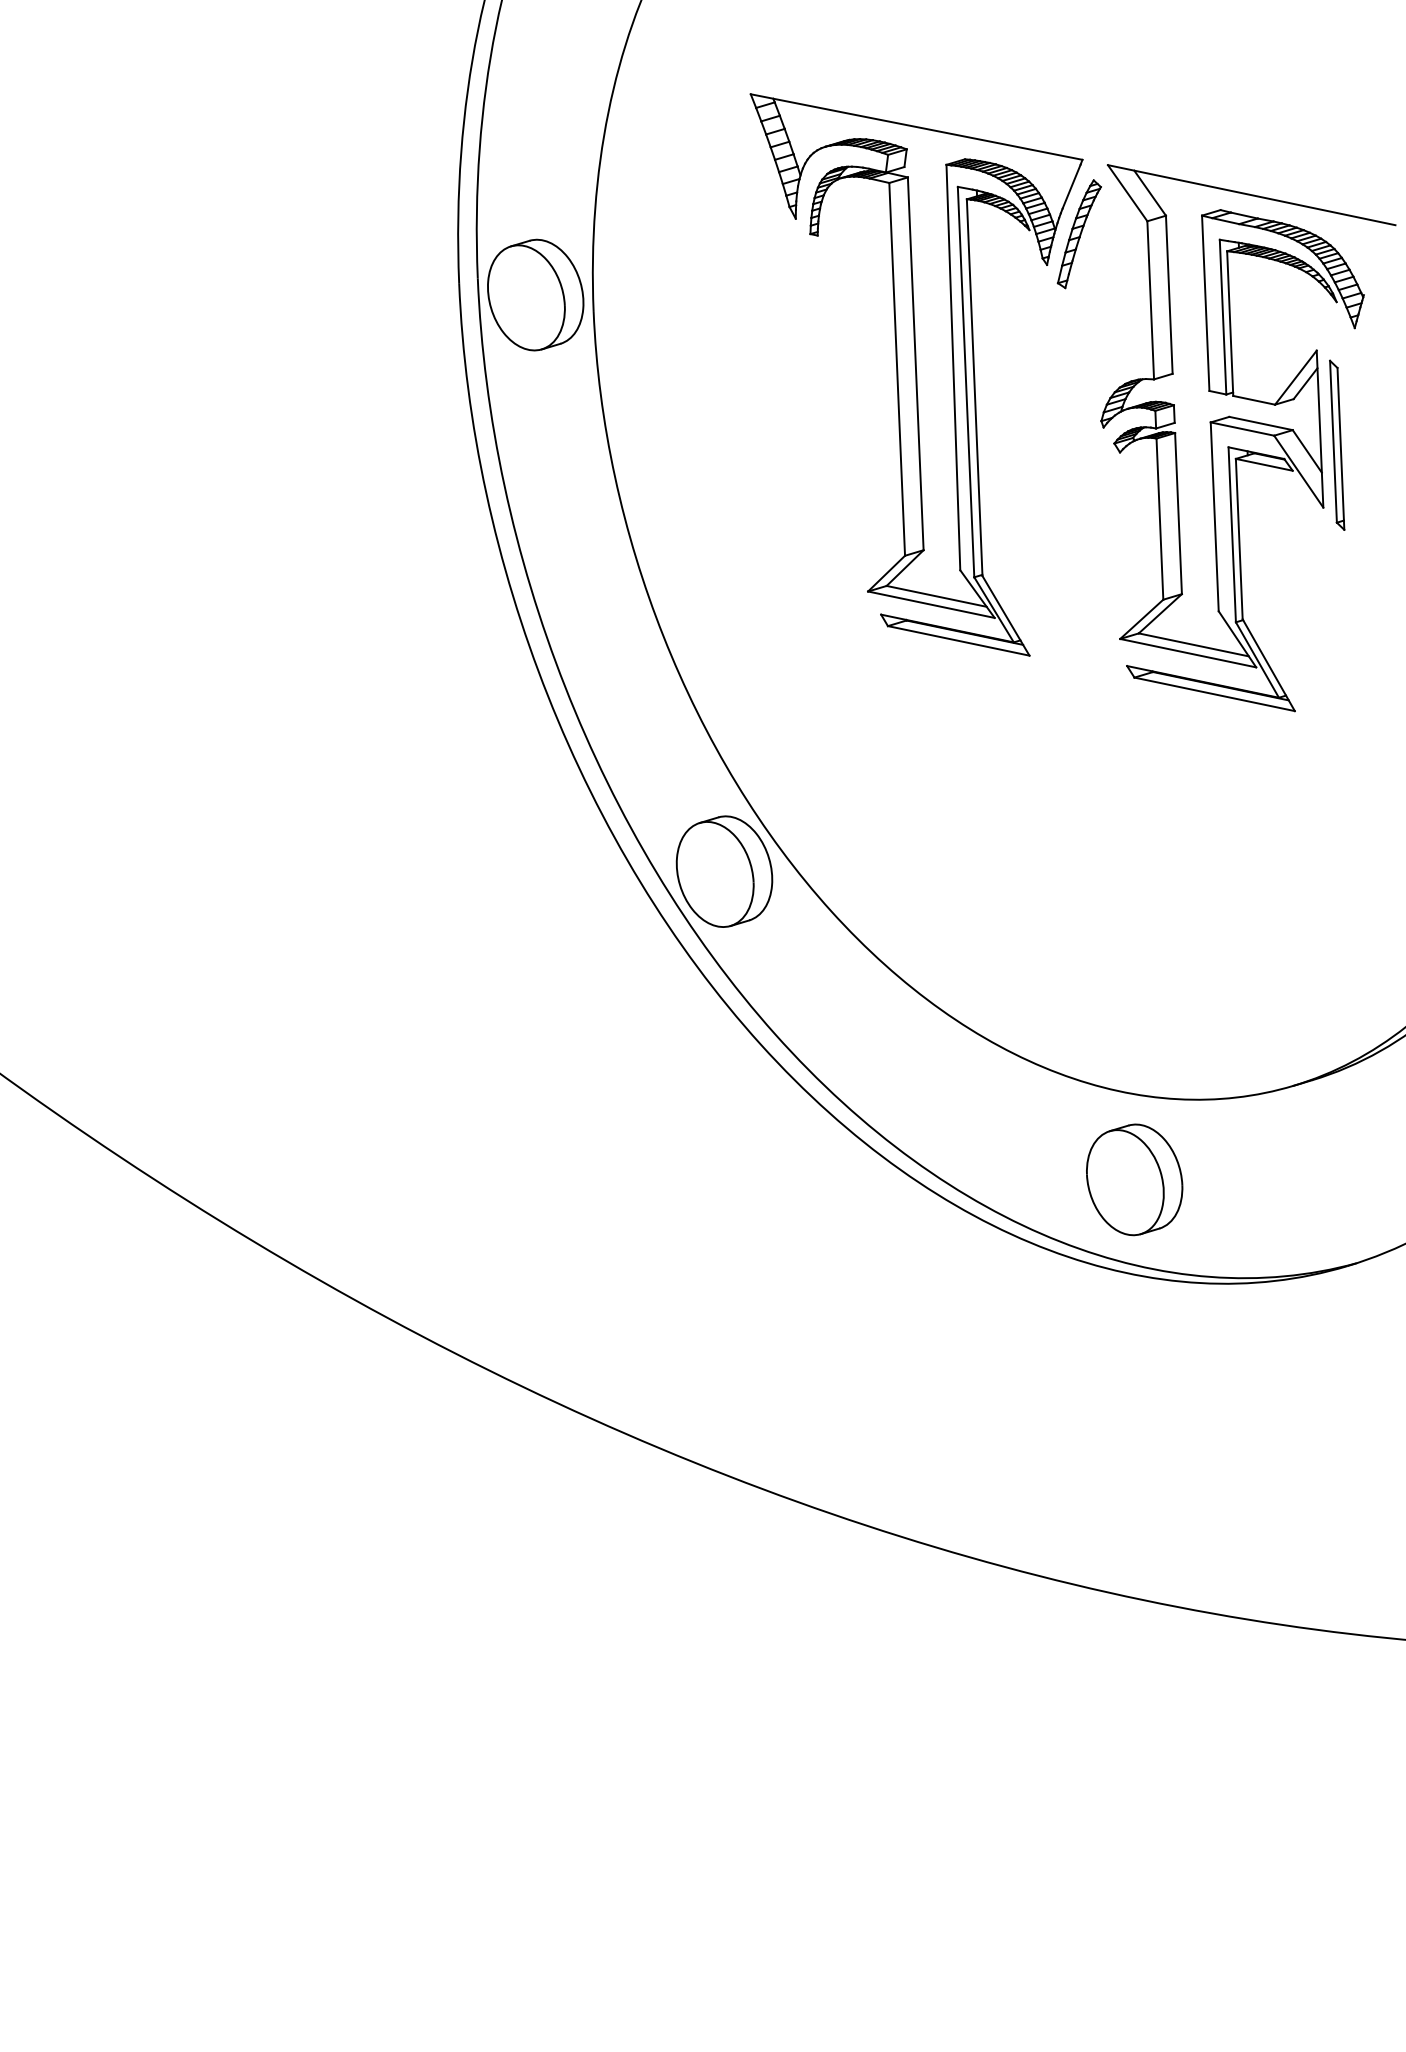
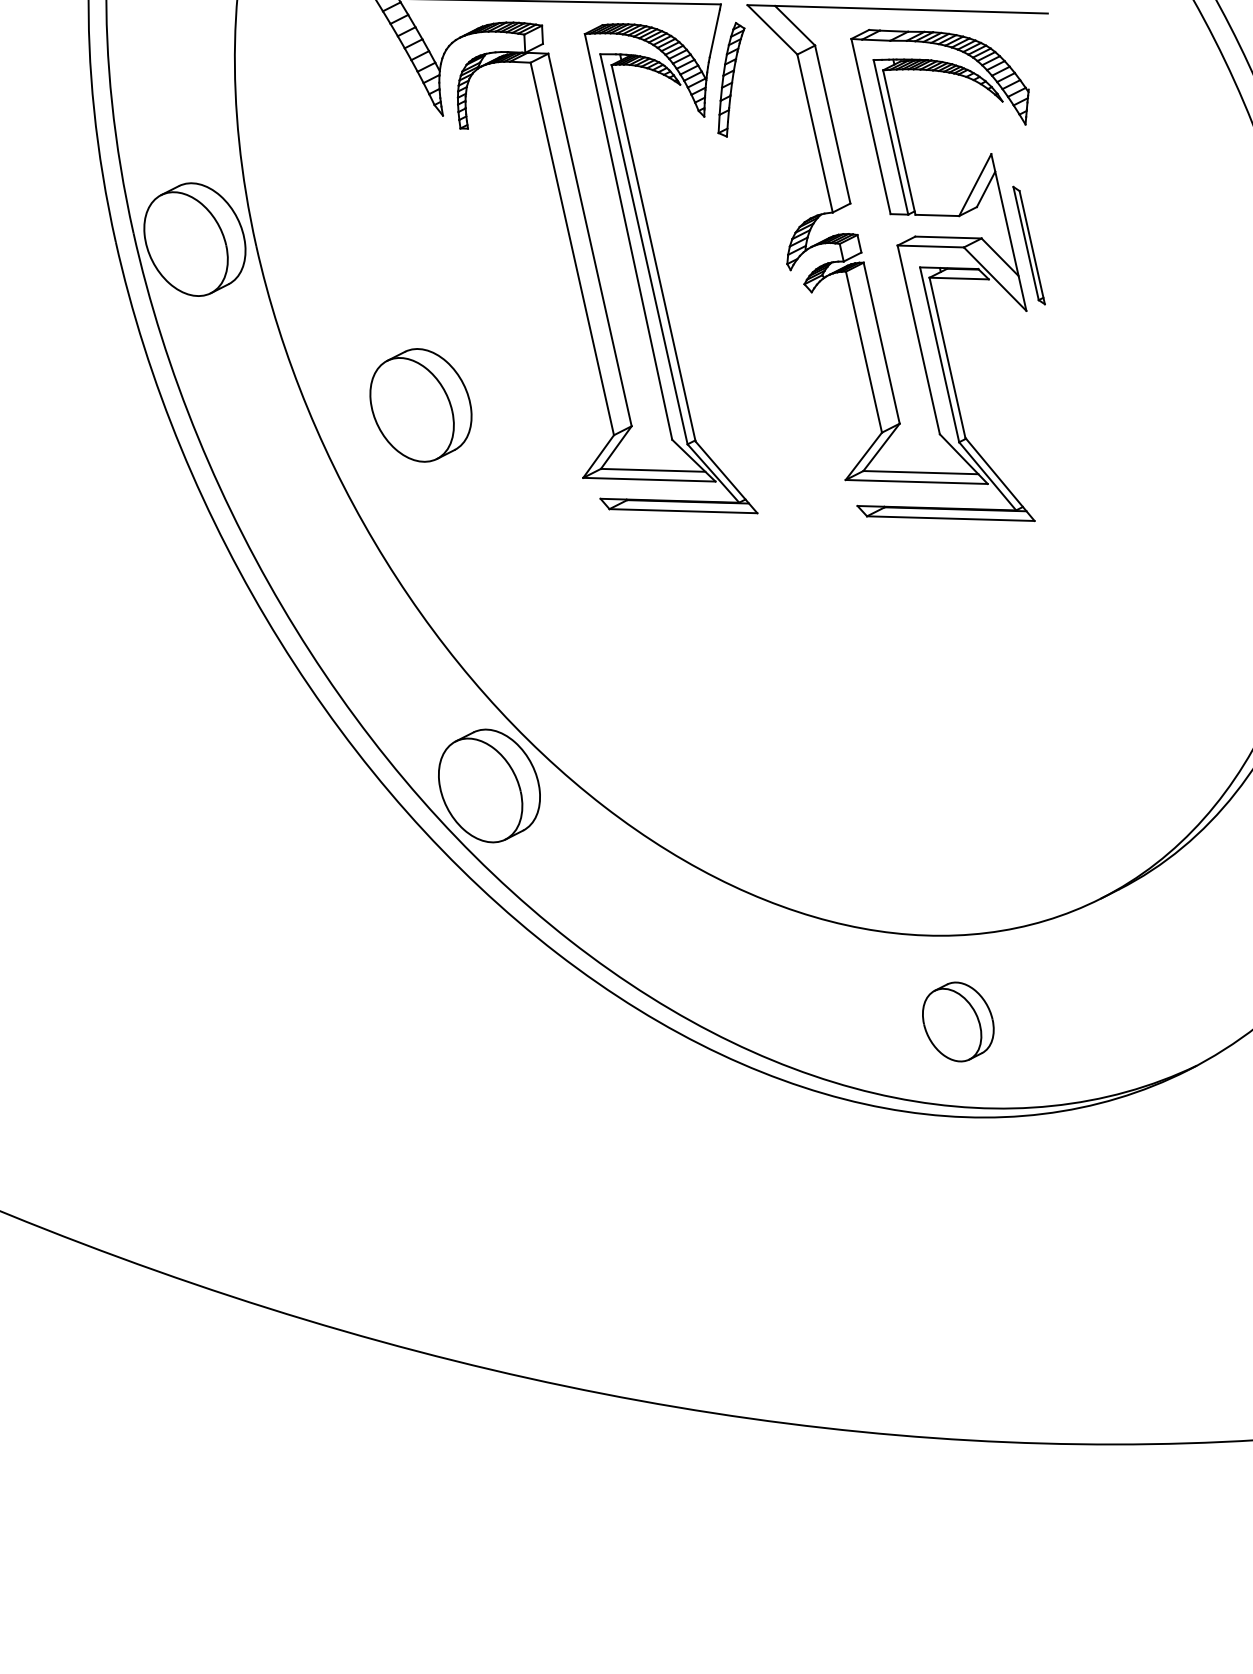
part: (1337, 444) -> (1029, 244), size x0.7
part: (724, 493) -> (420, 405), added
part: (1134, 1179) -> (958, 1021), size x0.7

